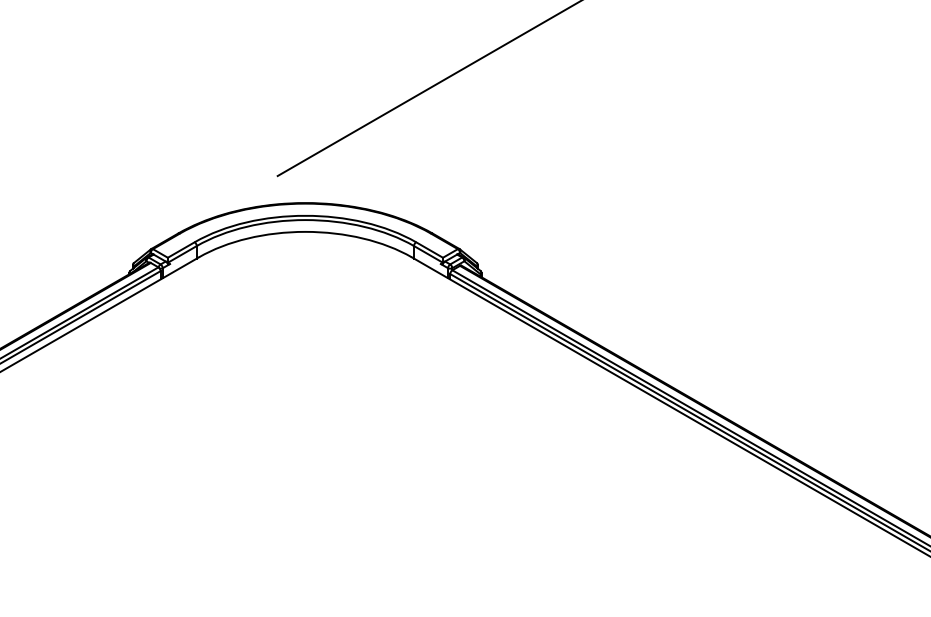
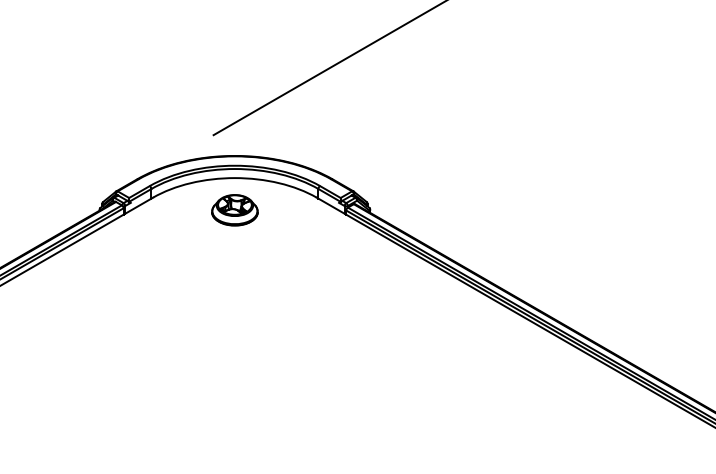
part: (304, 274) -> (234, 210), added

